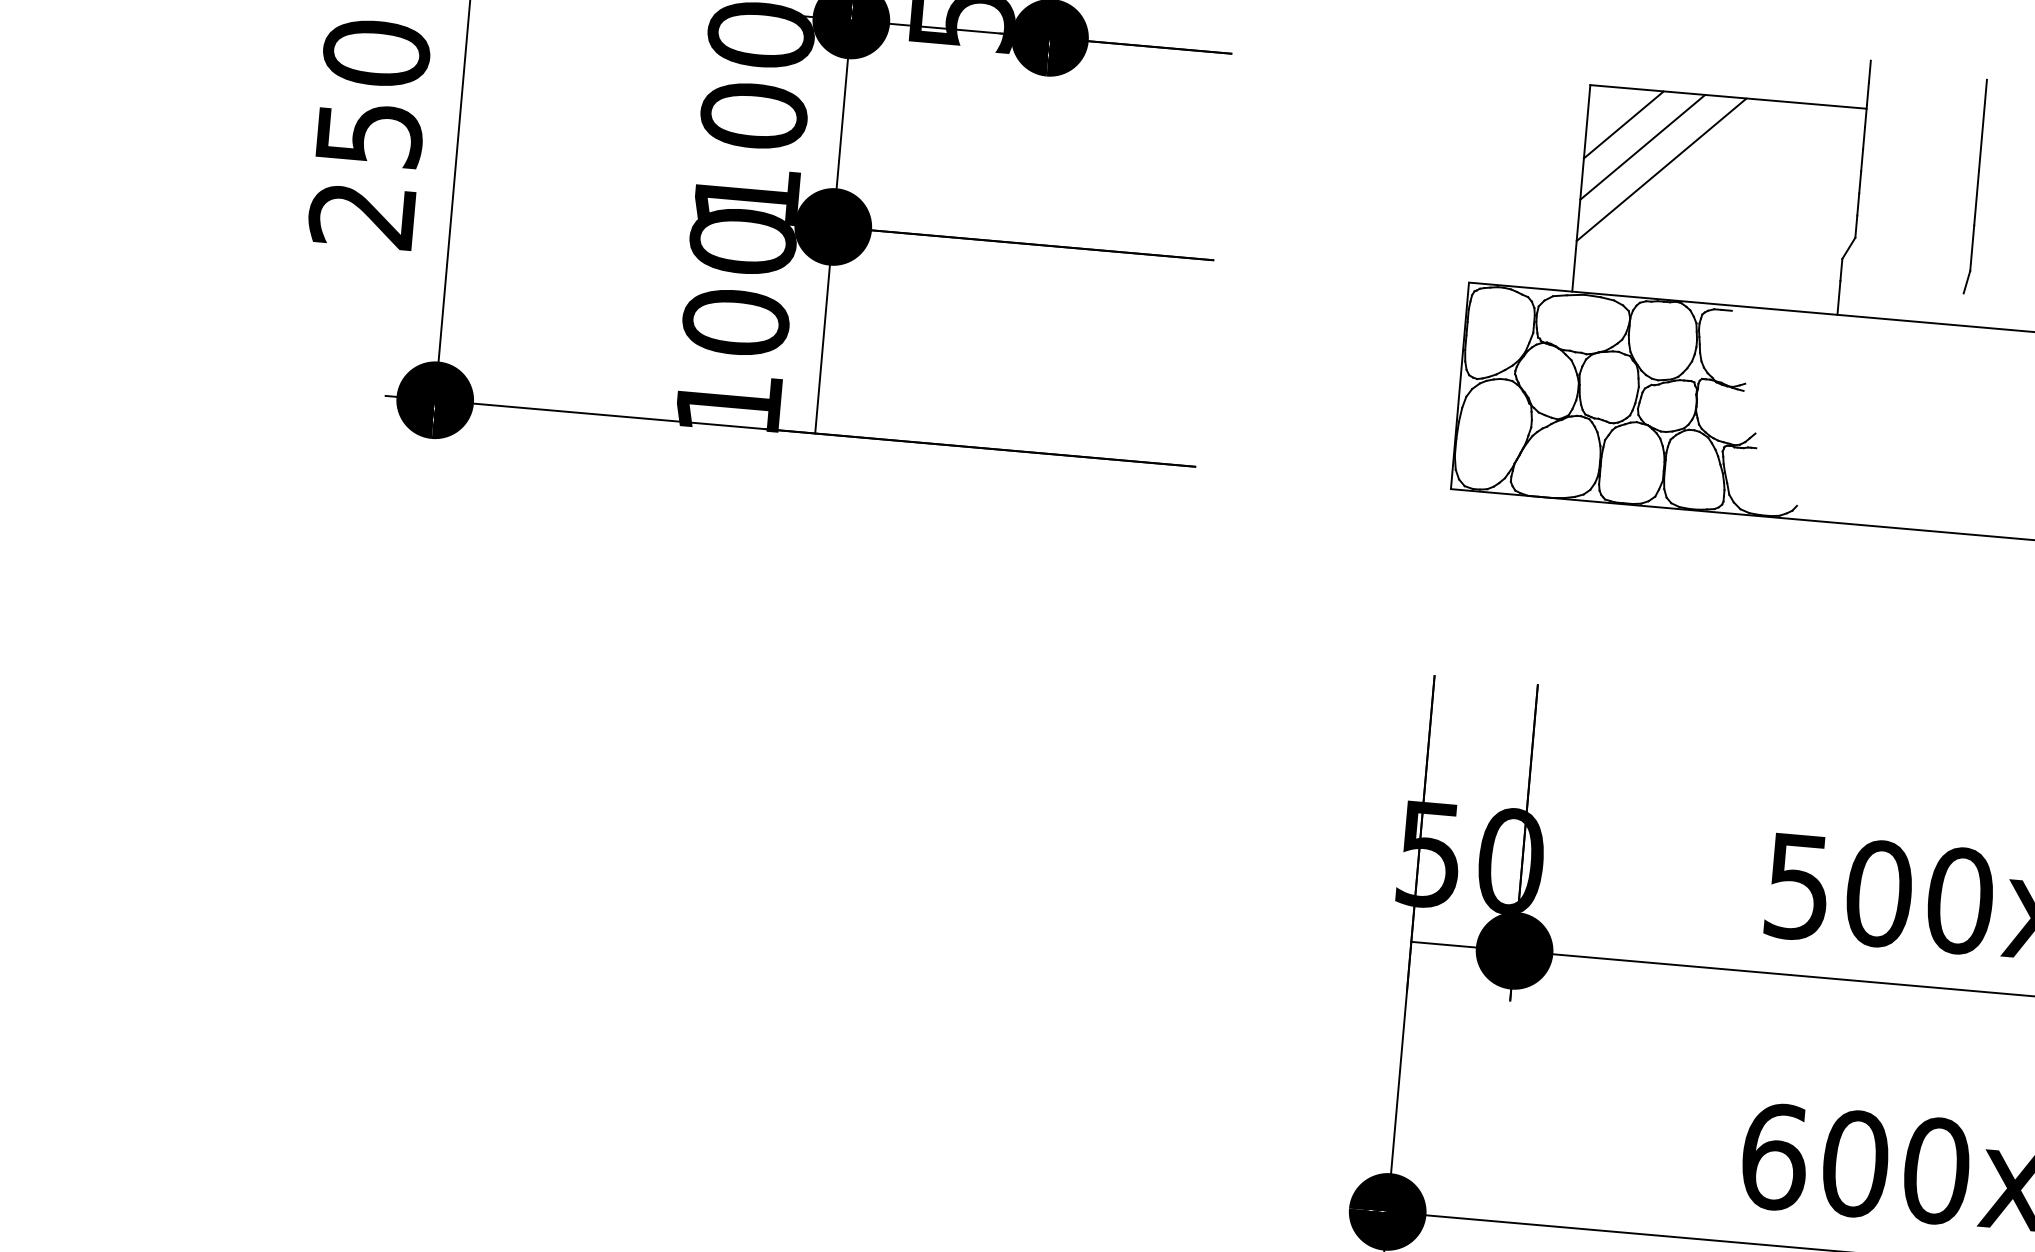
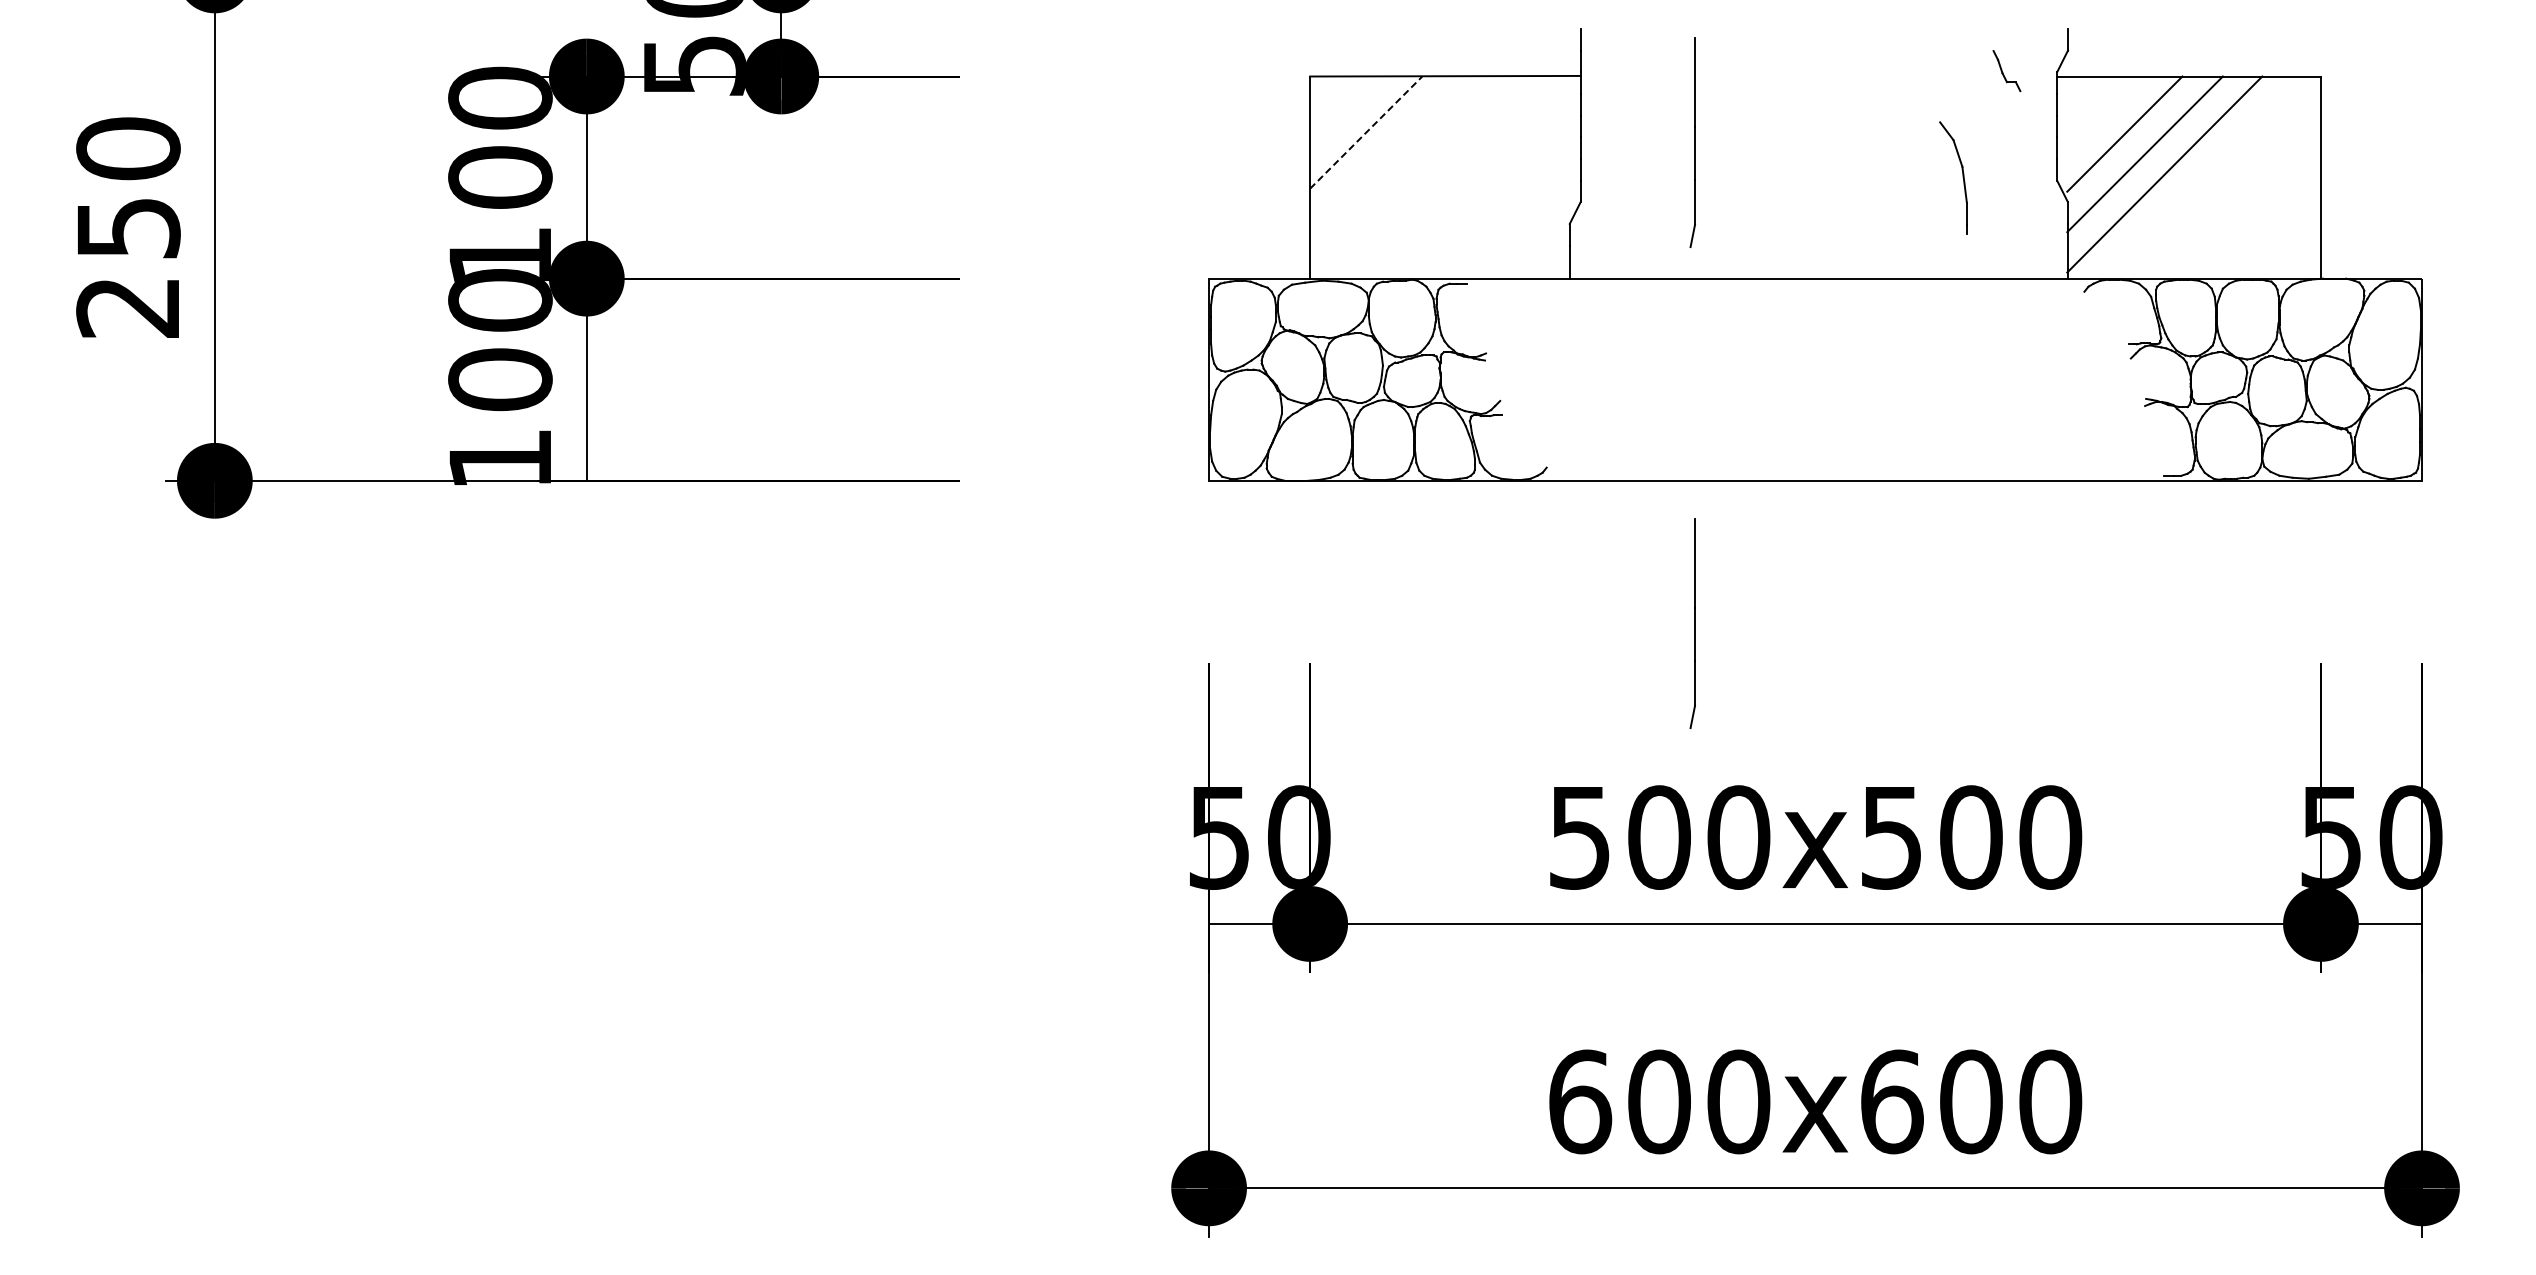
line: (1623, 125) -> (1345, 112), removed
line: (1642, 147) -> (1366, 132), solid -> dashed
line: (1661, 169) -> (1386, 152), removed
part: (1932, 678) -> (1692, 623), added

